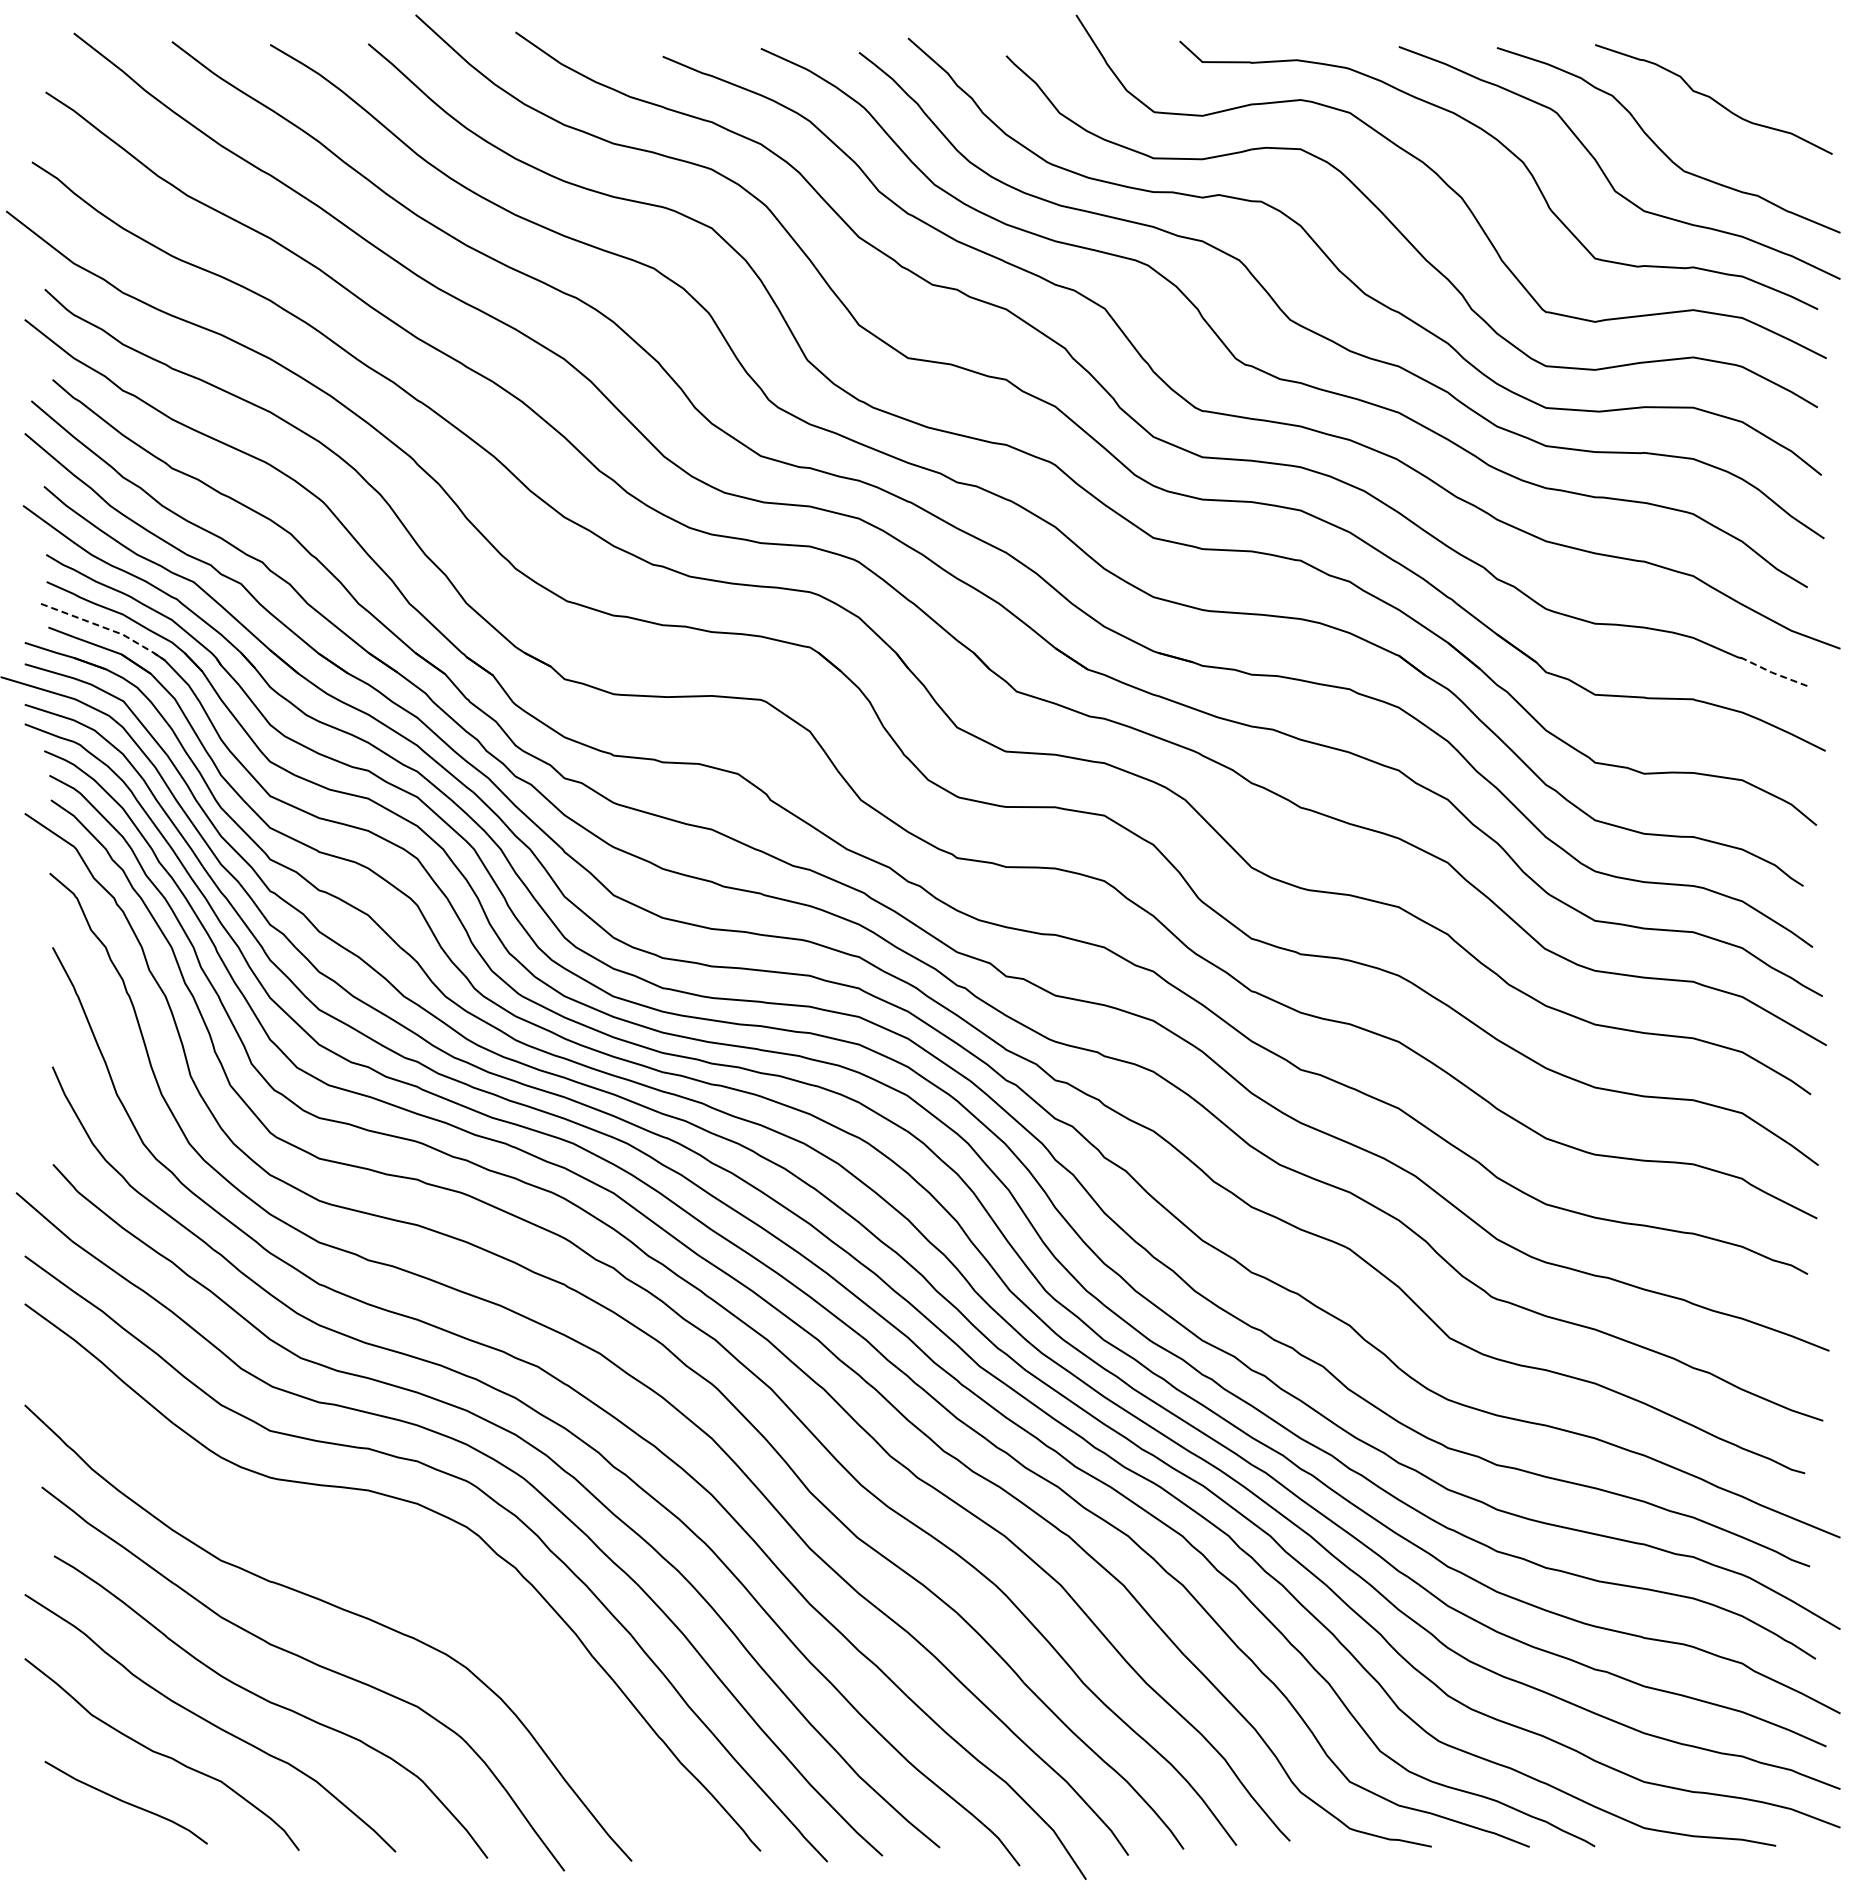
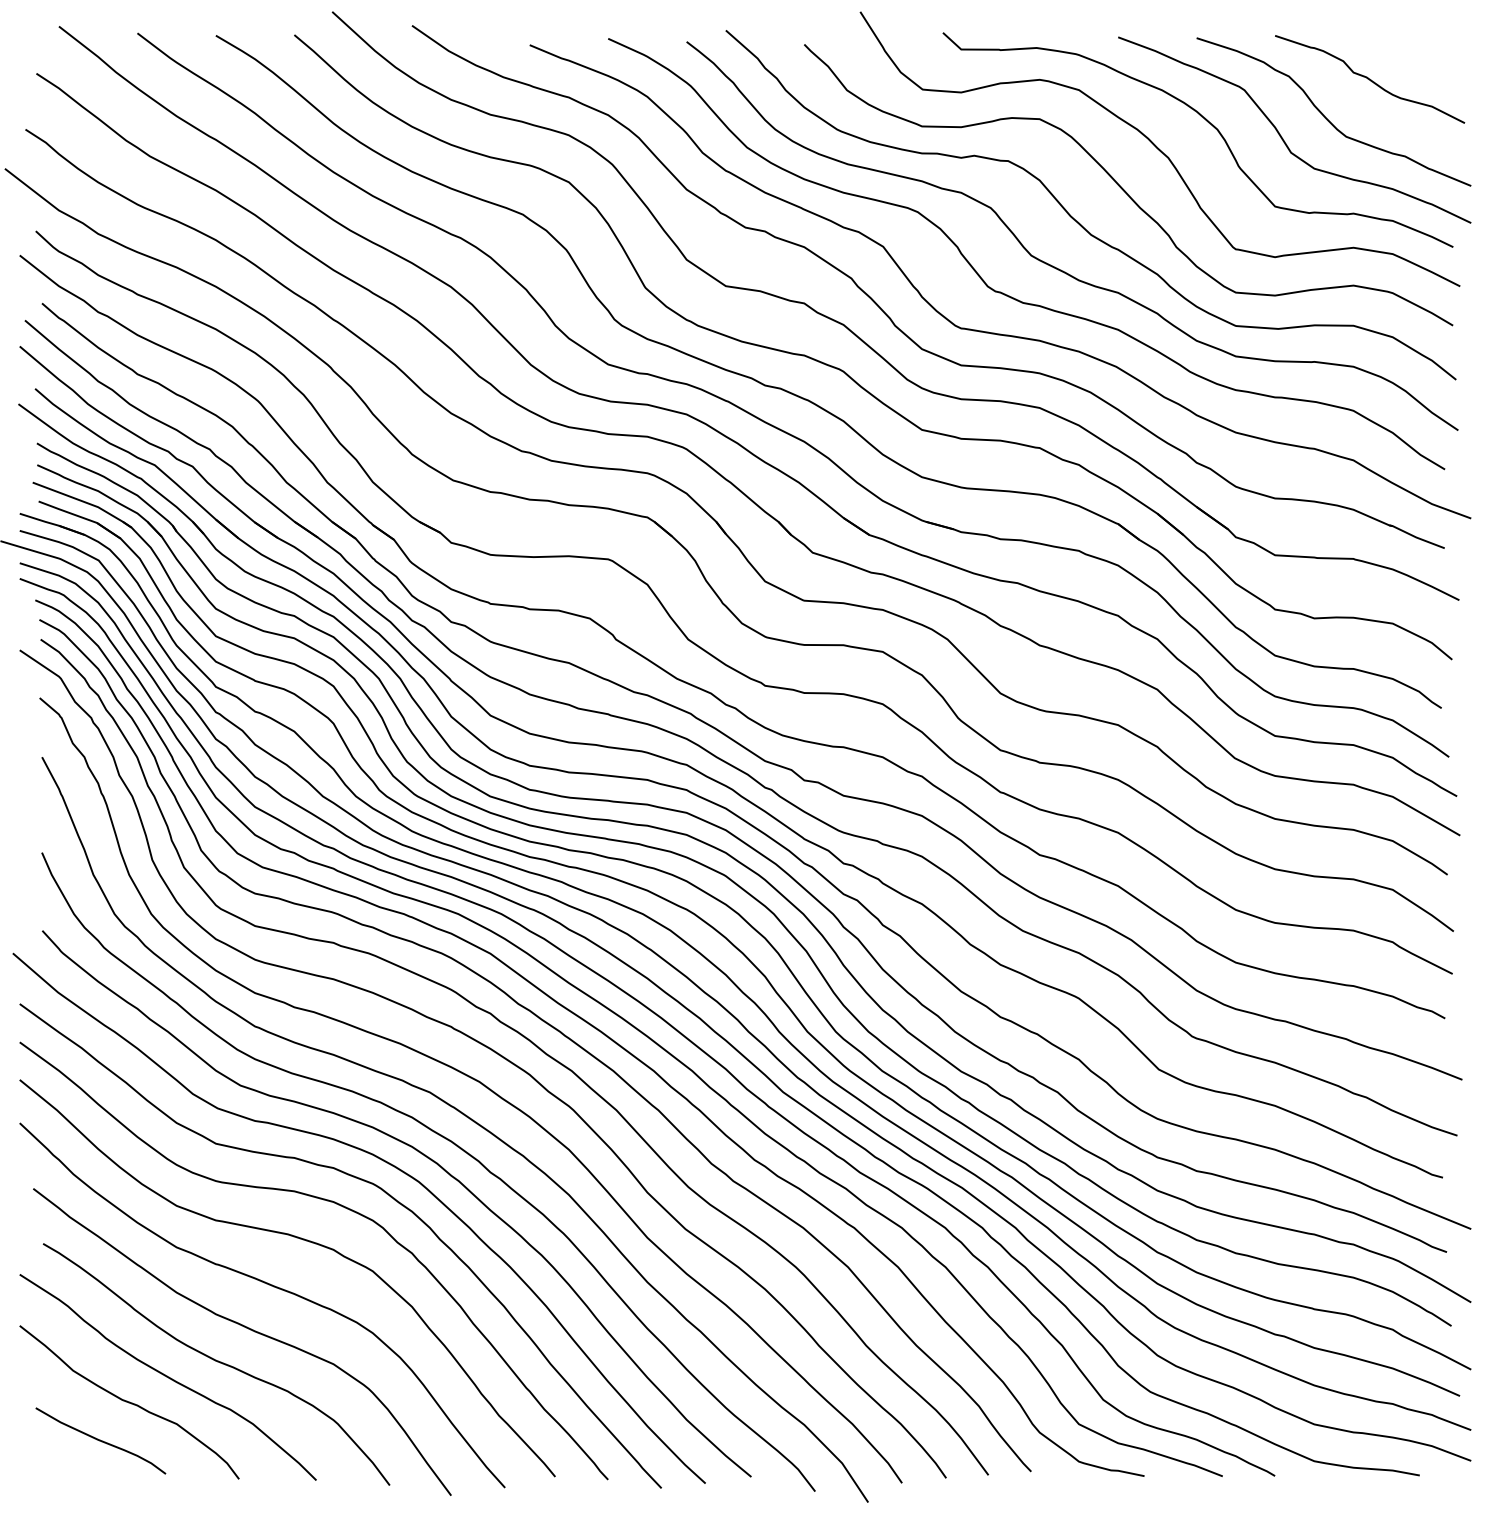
line: (106, 628) -> (85, 502), dashed -> solid
line: (1771, 672) -> (1416, 537), dashed -> solid
curve: (375, 1550) -> (300, 1239), added

